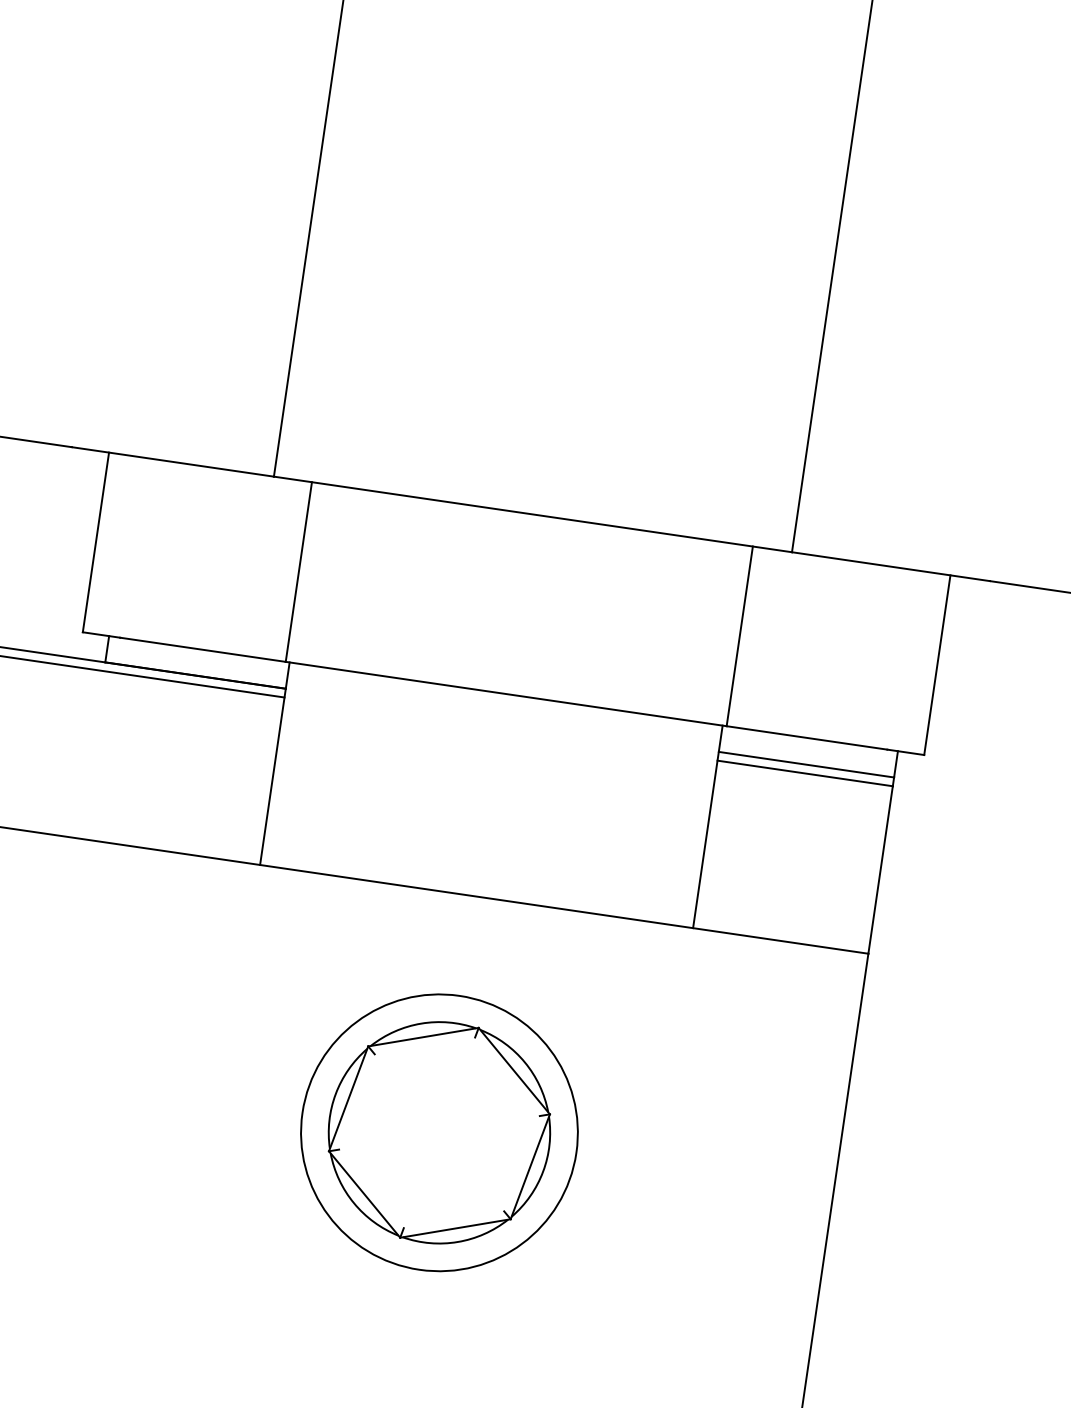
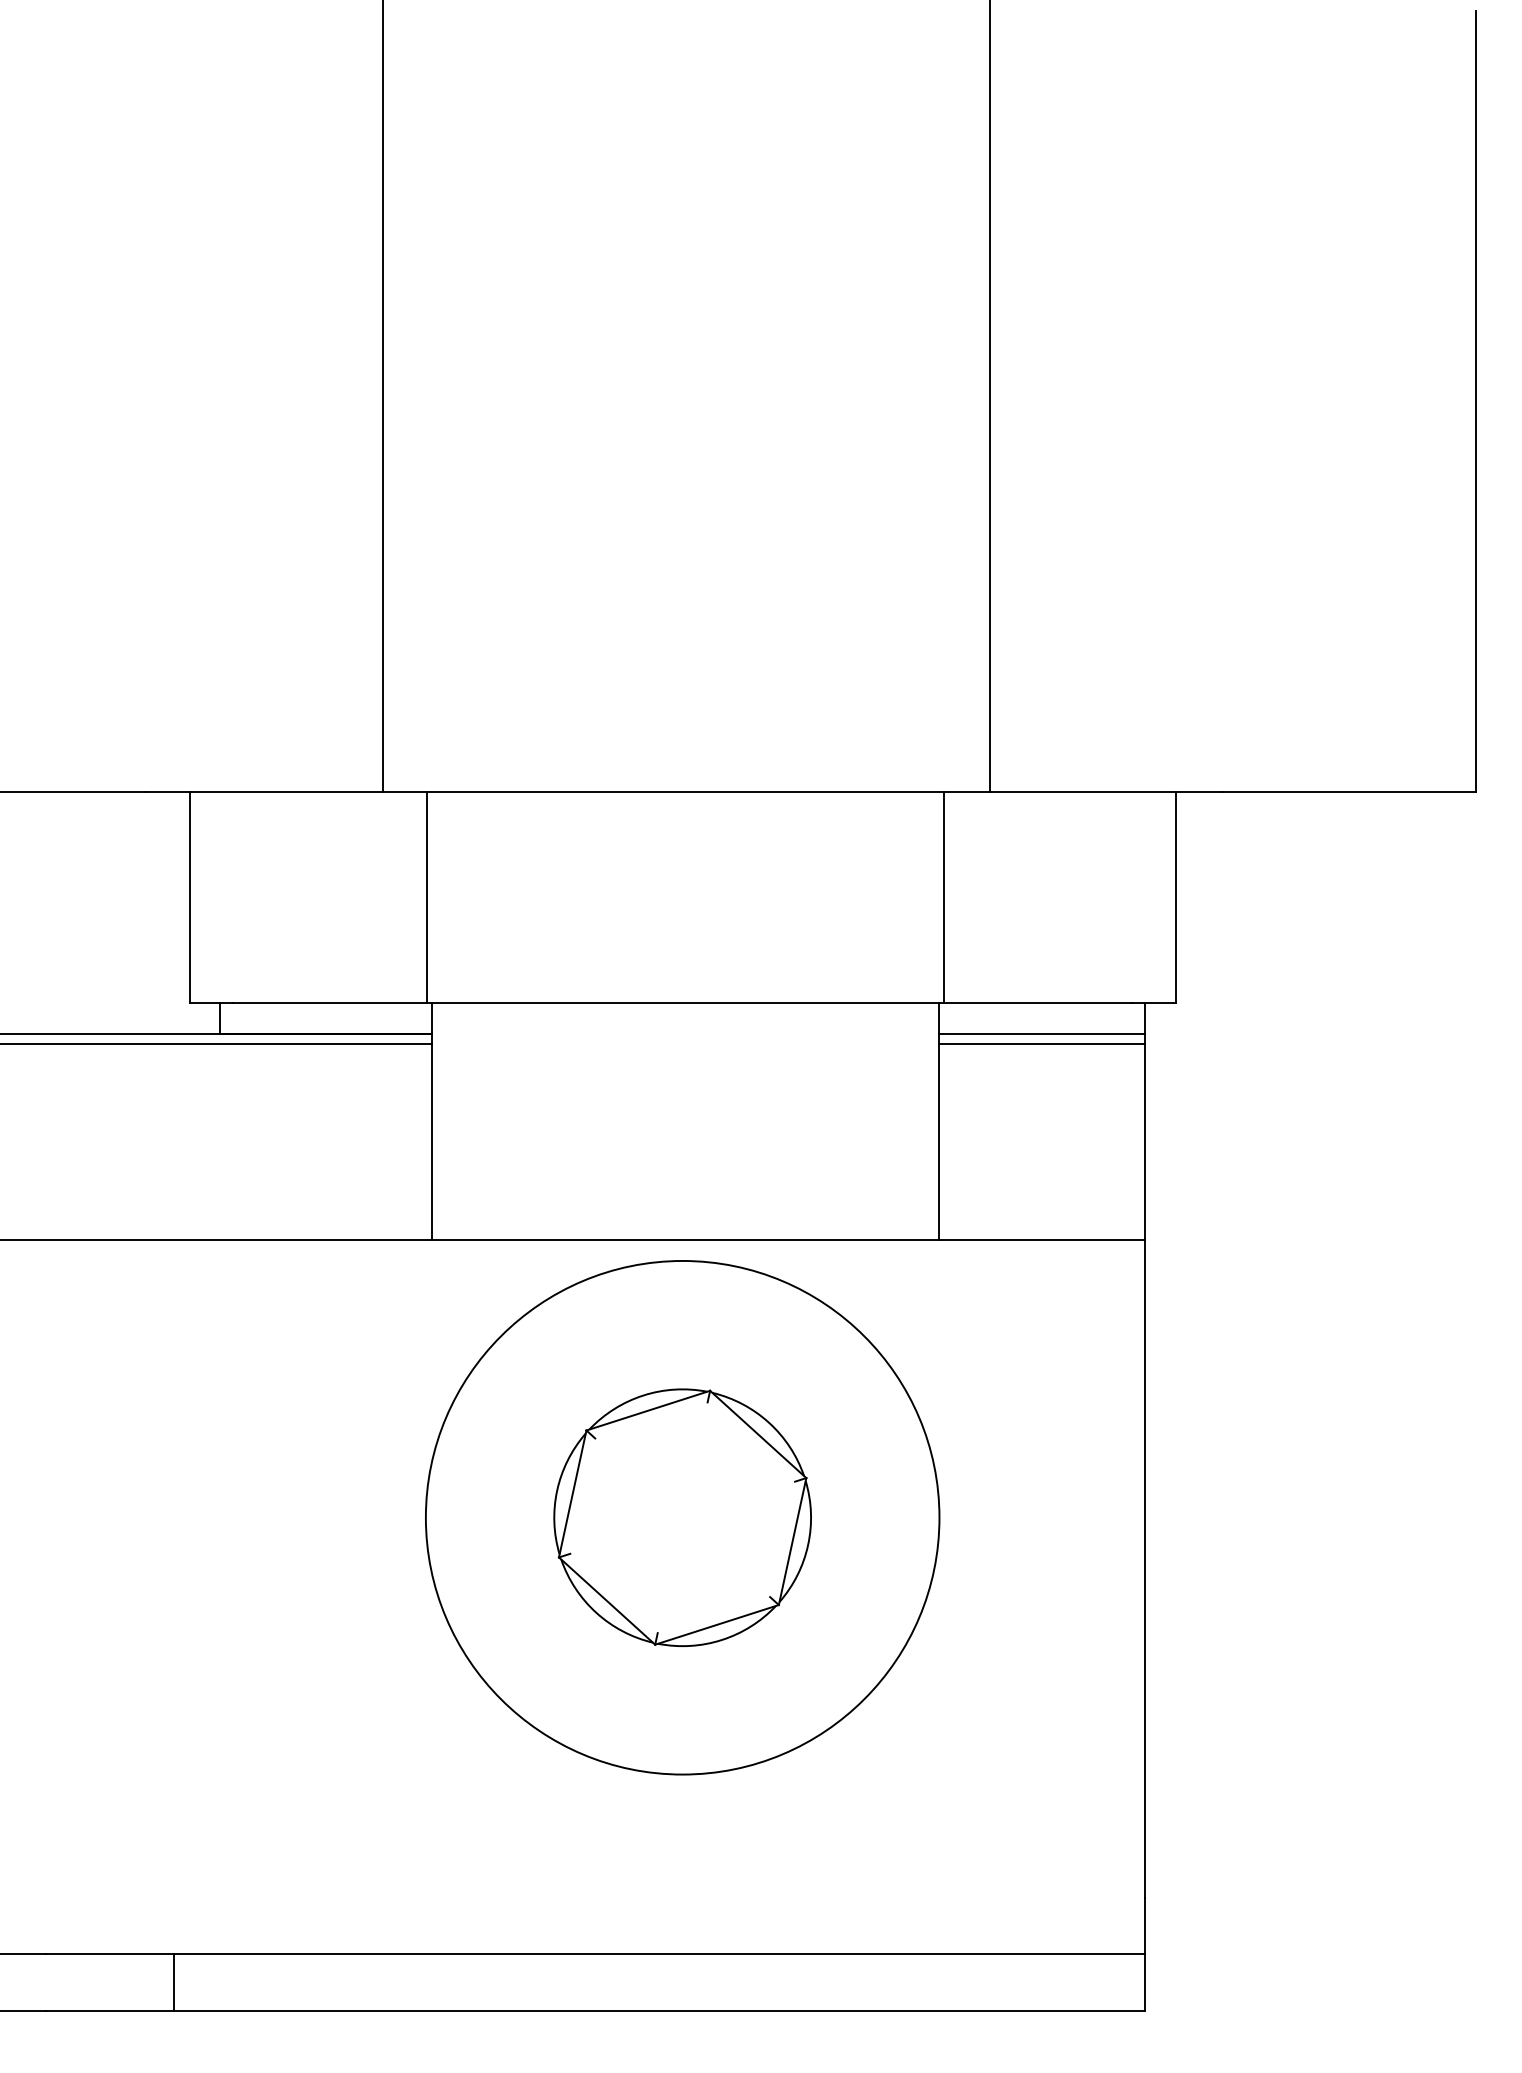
circle: (439, 1132) -> (682, 1517), size x1.6

